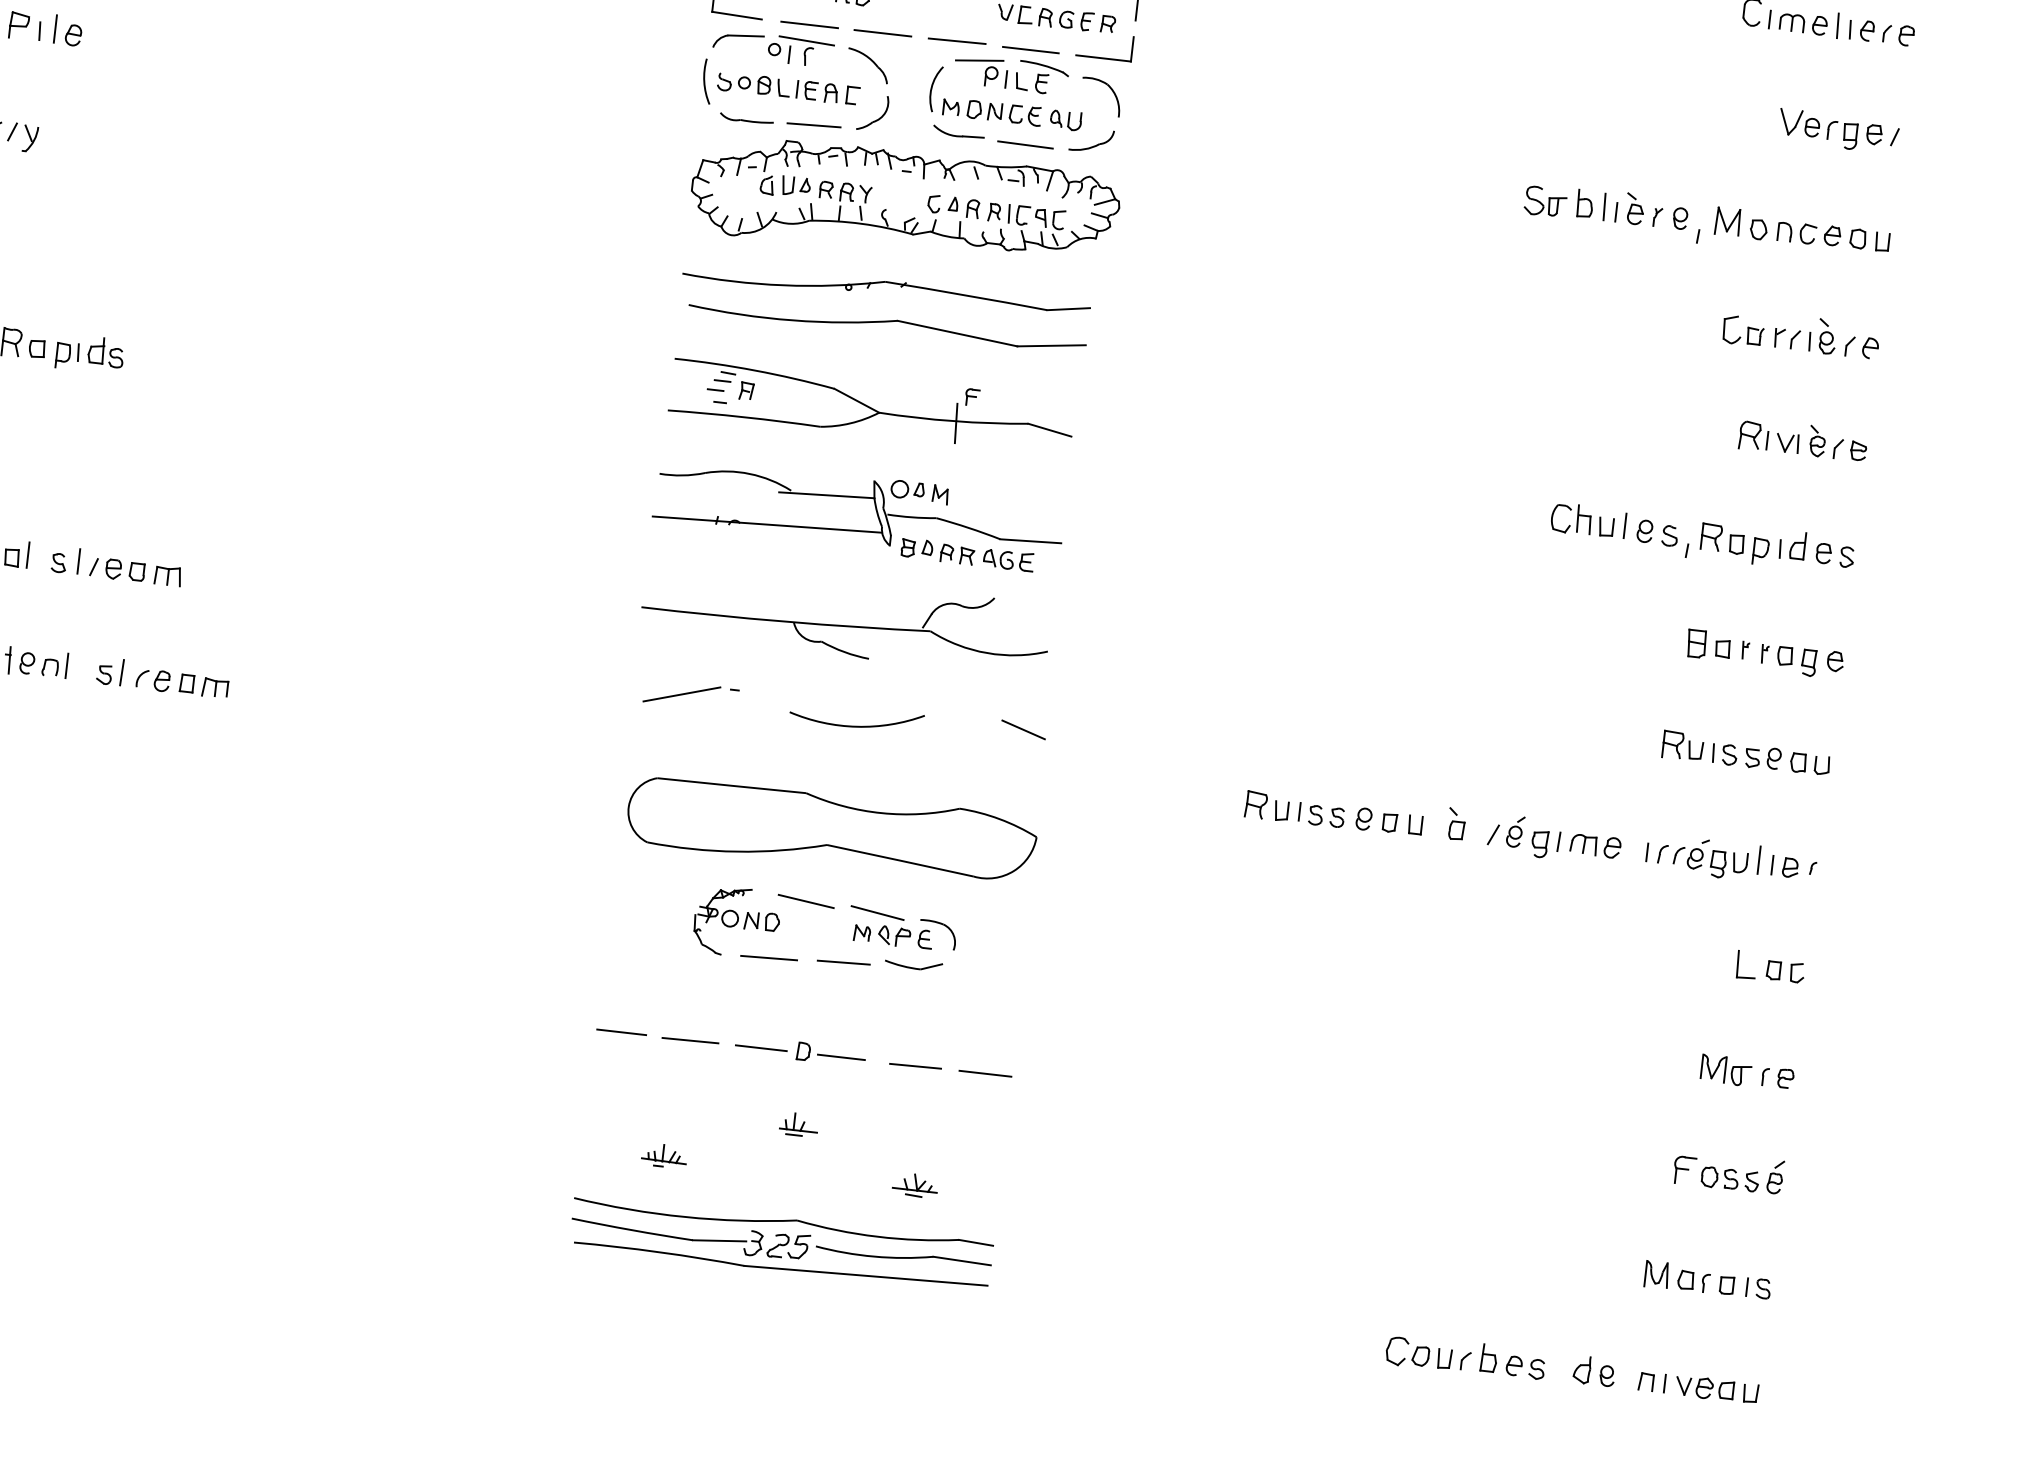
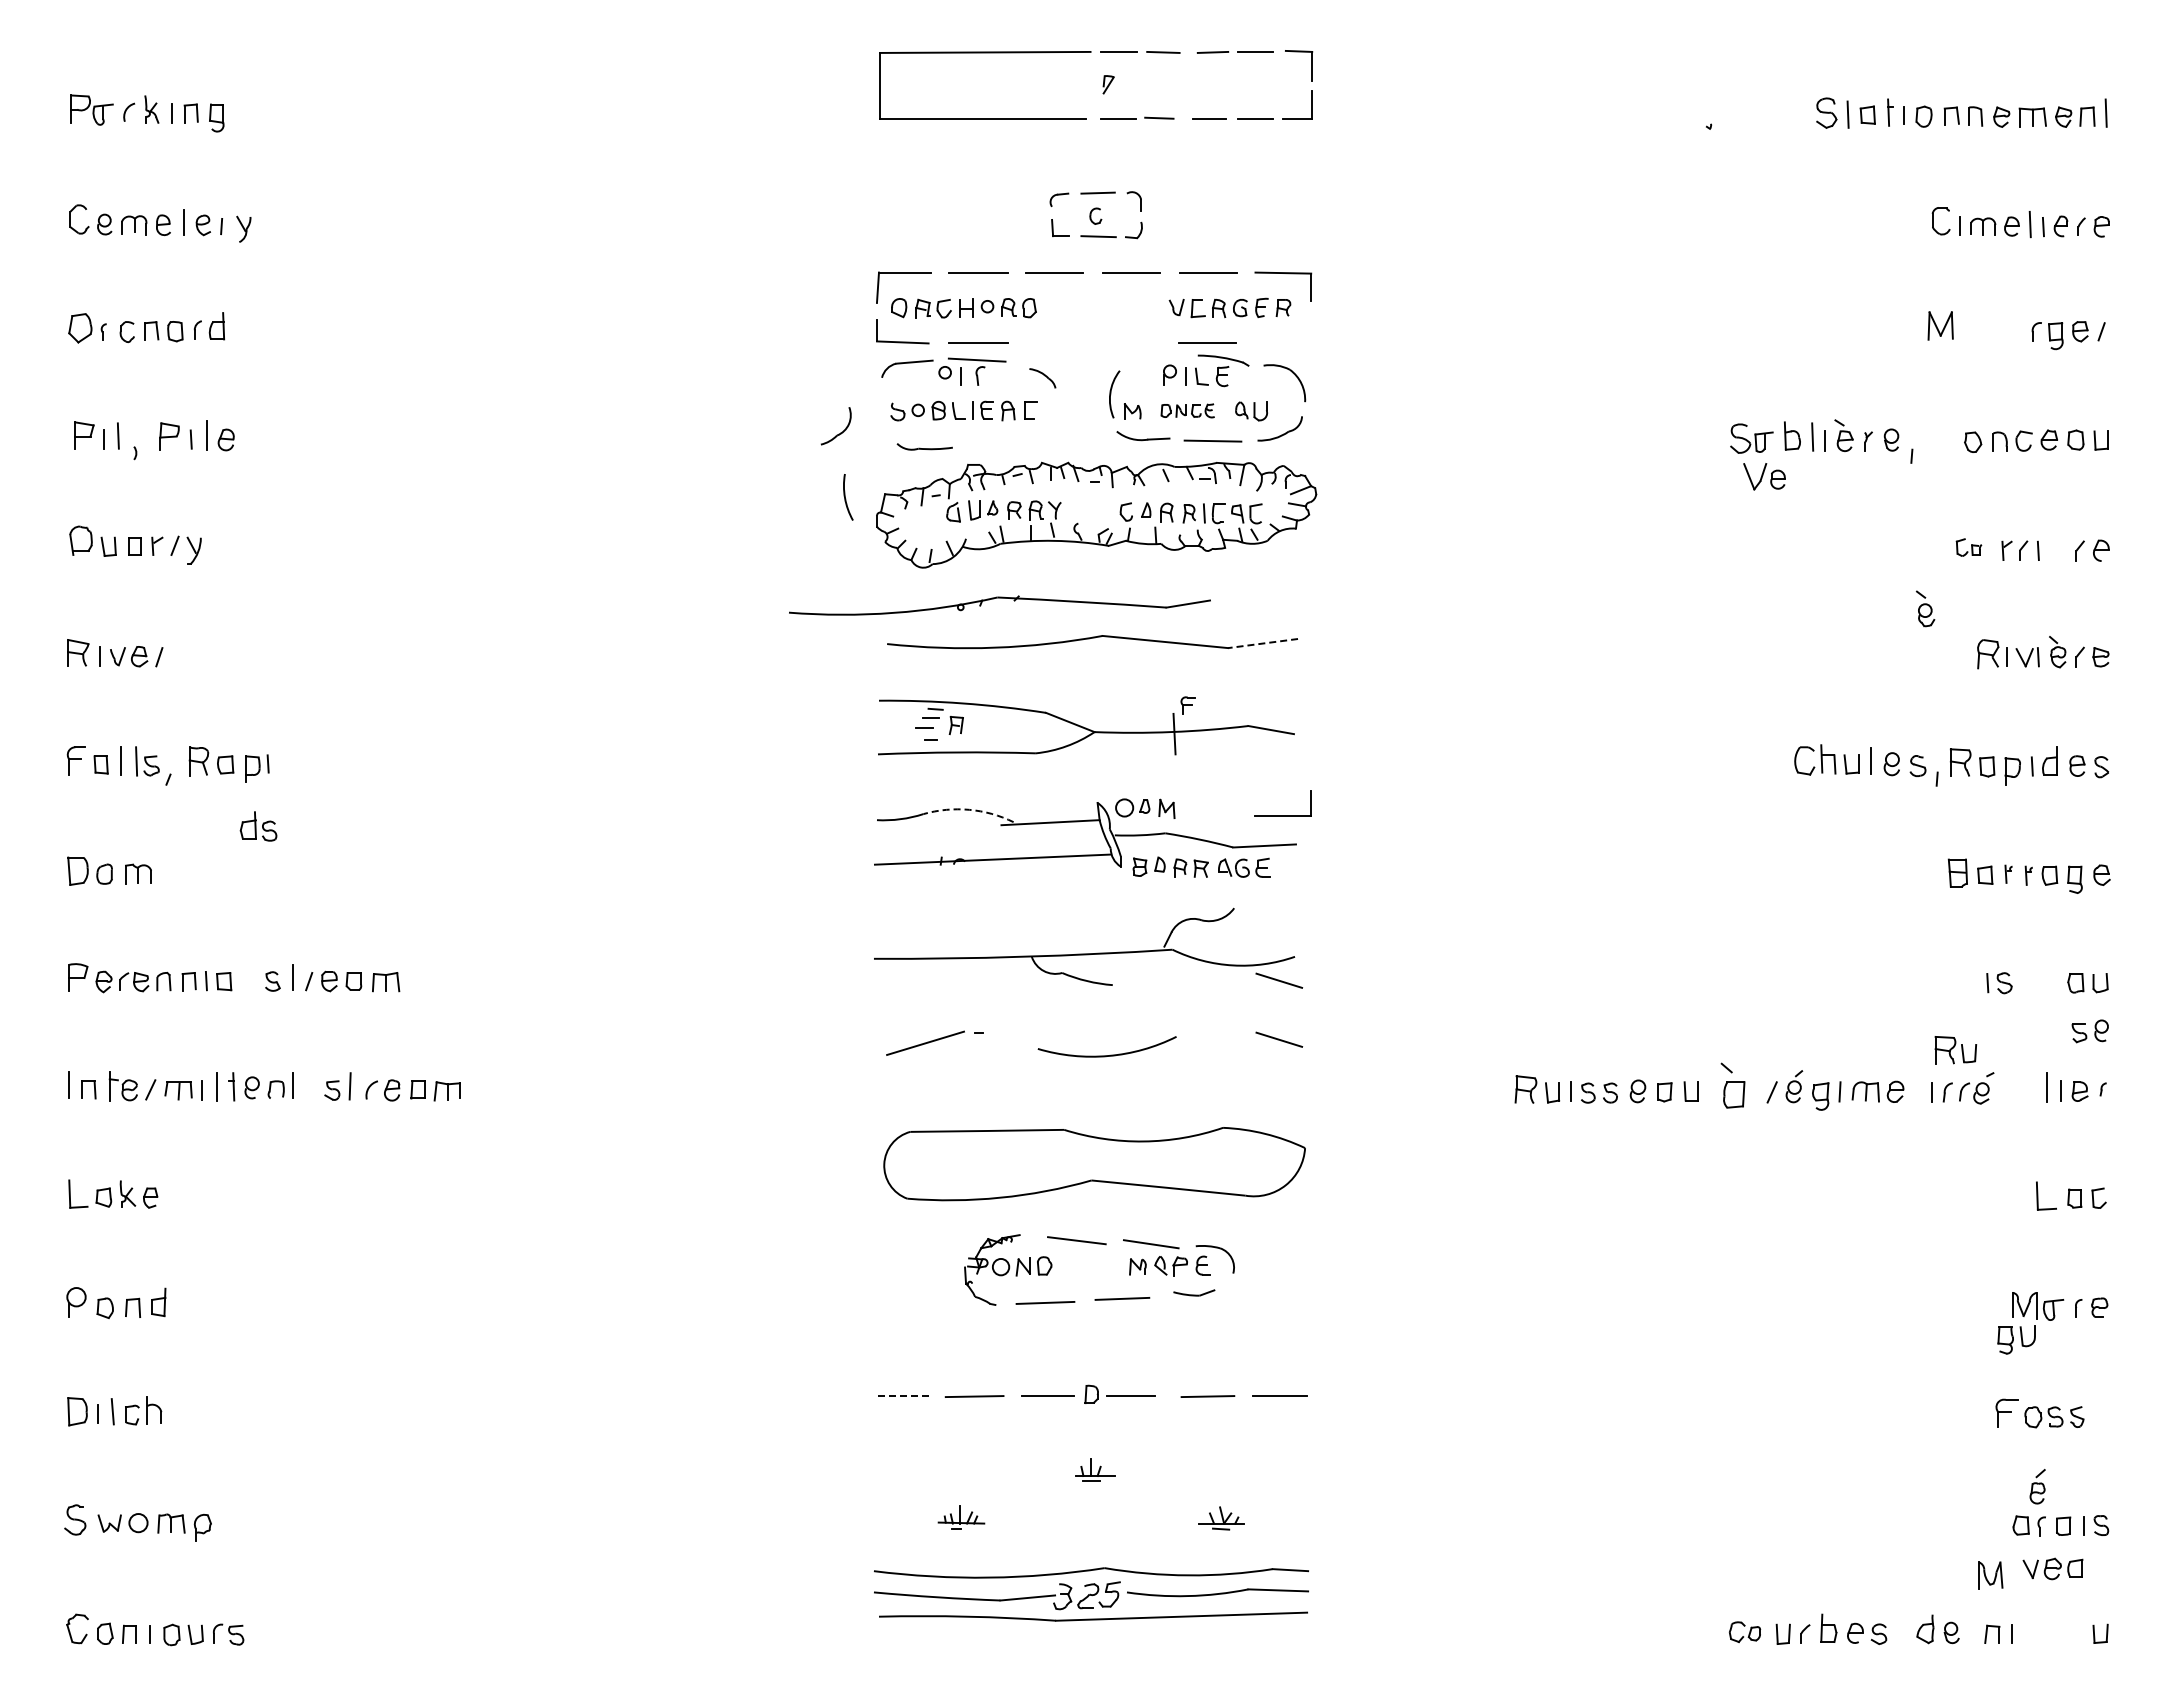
line: (882, 33) -> (1053, 343), removed
line: (956, 40) -> (1130, 342), removed
part: (1103, 57) -> (1282, 815), moved
line: (979, 60) -> (1156, 359), removed
part: (867, 65) -> (1042, 378), size x0.6
arc: (705, 83) -> (846, 499), moved
part: (1004, 112) -> (1187, 410), size x0.7
part: (874, 120) -> (838, 433), moved
part: (1799, 123) -> (1764, 476), moved
line: (814, 125) -> (994, 445), removed
part: (1727, 221) -> (1940, 325), moved
part: (887, 283) -> (999, 598), moved
part: (1742, 330) -> (1968, 547), size x0.6
part: (1827, 336) -> (1925, 608), moved
line: (1051, 345) -> (1262, 643), solid -> dashed
part: (106, 352) -> (258, 826), moved
arc: (750, 473) -> (969, 809), solid -> dashed
line: (28, 554) -> (240, 976), removed
line: (1030, 672) -> (1279, 980), added
part: (1682, 746) -> (1955, 1050), moved
part: (1762, 758) -> (2089, 1031), moved
part: (1456, 823) -> (1733, 1085), size x1.4
part: (1728, 864) -> (2016, 1339), moved
part: (914, 964) -> (1194, 1292), size x0.7
line: (621, 1032) -> (903, 1396), solid -> dashed
part: (1775, 1176) -> (2037, 1486), moved
part: (1656, 1274) -> (1990, 1575), moved
part: (1407, 1352) -> (1744, 1632), size x0.7
part: (1704, 1387) -> (2052, 1568), moved

